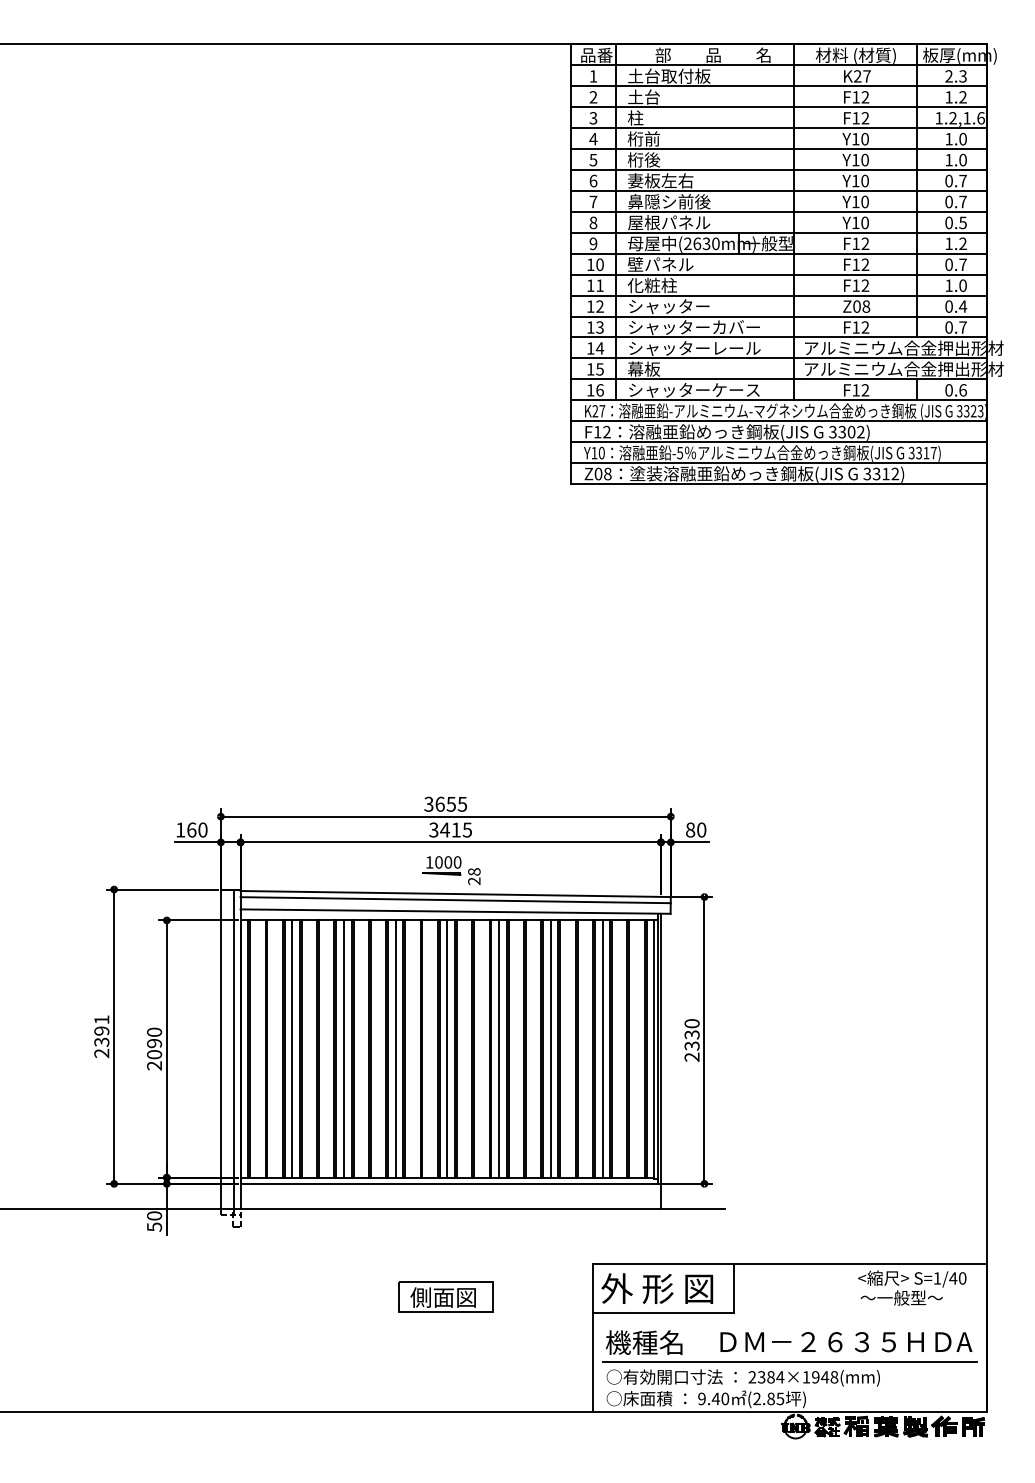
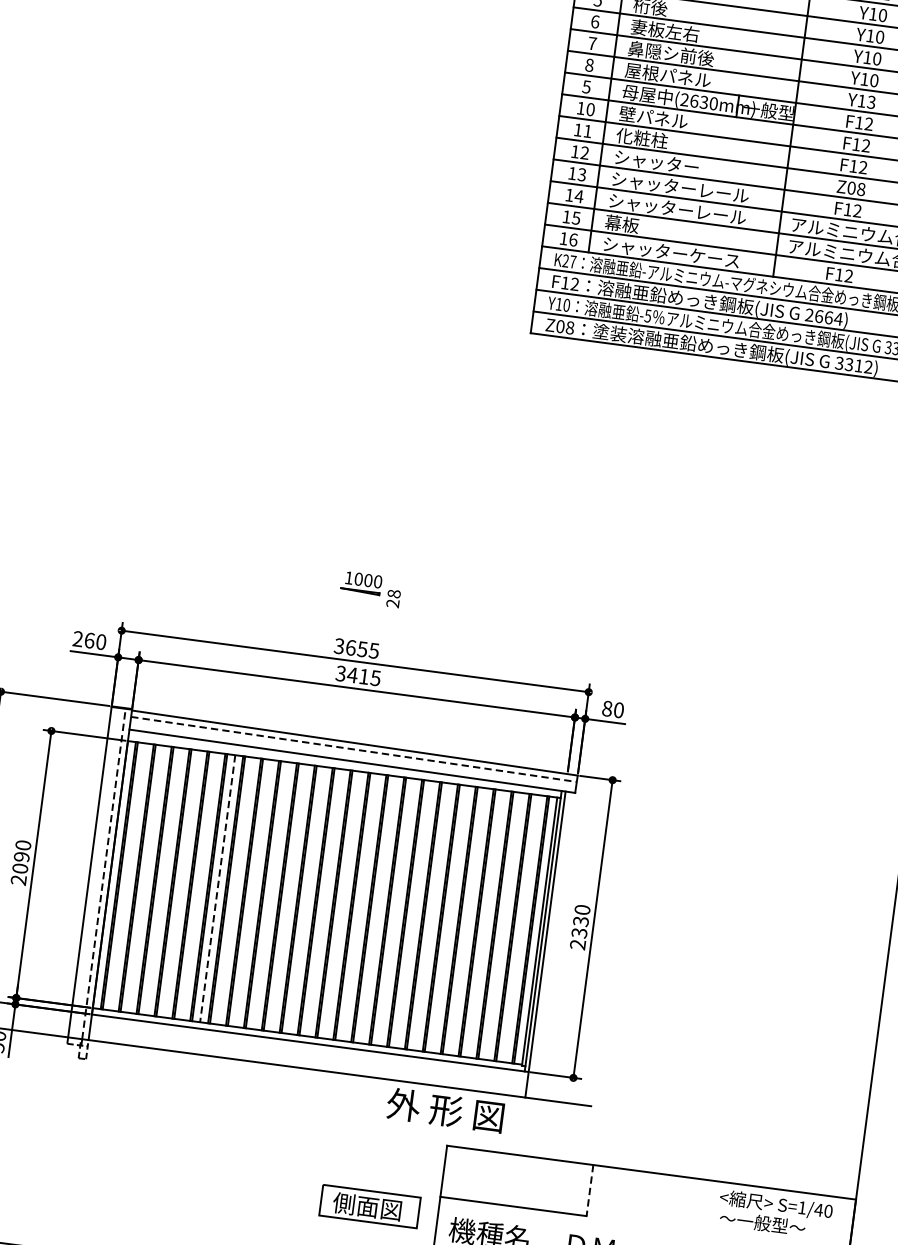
text: (864, 222) -> (870, 101), Y10 -> Y13
text: (593, 243) -> (586, 86), 9 -> 5
text: (736, 326) -> (723, 192), シャッターカバー -> シャッターレール
text: (847, 431) -> (824, 316), 3302) -> 2664)
text: (180, 829) -> (78, 638), 160 -> 260
part: (451, 870) -> (370, 589), moved
line: (456, 900) -> (354, 749), solid -> dashed
line: (234, 1048) -> (104, 873), solid -> dashed
line: (292, 1048) -> (164, 881), removed
line: (395, 1048) -> (271, 895), removed
line: (447, 1048) -> (325, 902), removed
line: (499, 1048) -> (379, 909), removed
line: (550, 1048) -> (432, 916), removed
line: (602, 1048) -> (486, 923), removed
line: (343, 1049) -> (217, 889), solid -> dashed
text: (657, 1288) -> (445, 1110), moved
line: (734, 1288) -> (590, 1190), solid -> dashed
part: (445, 1296) -> (369, 1205), moved

